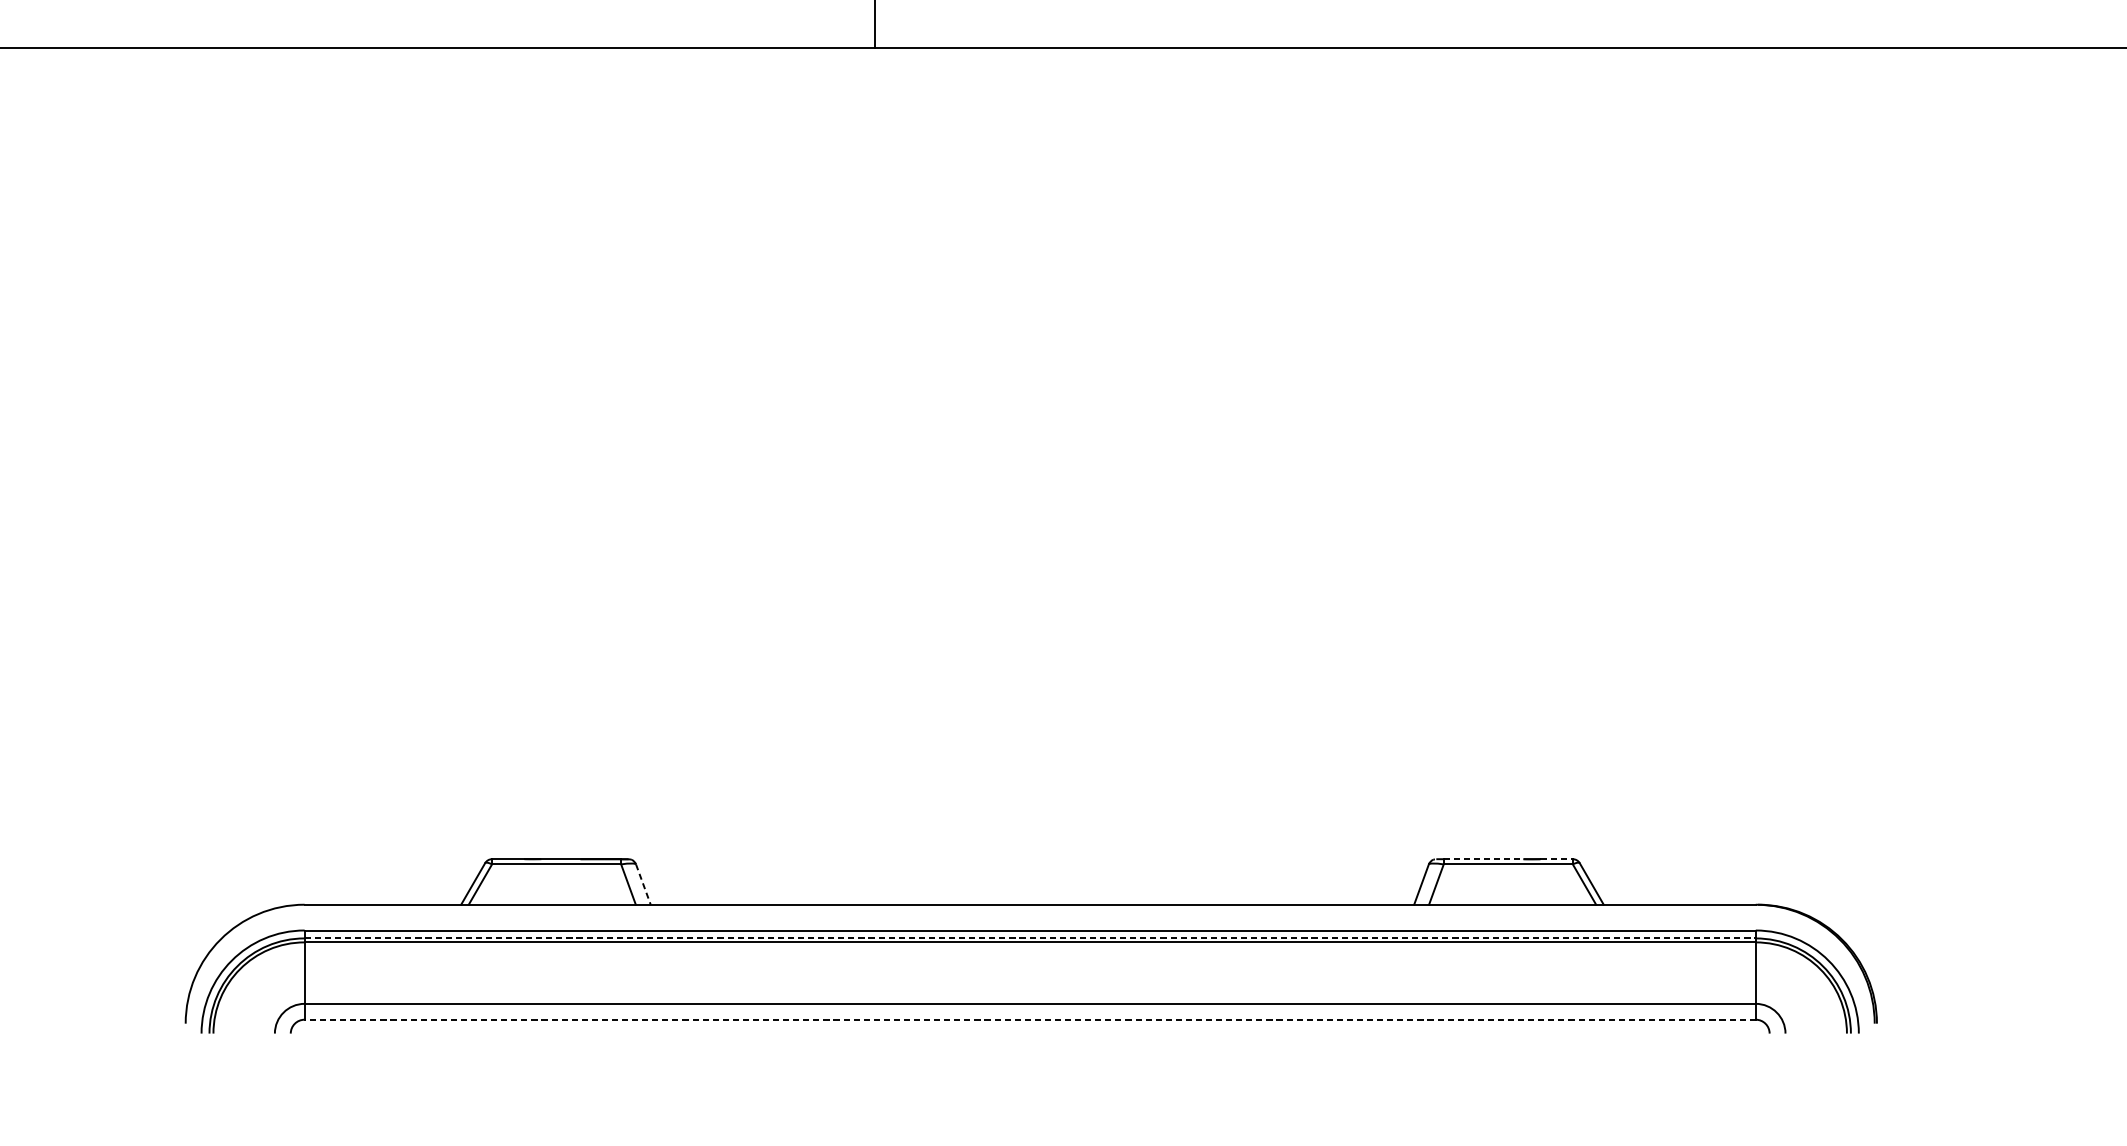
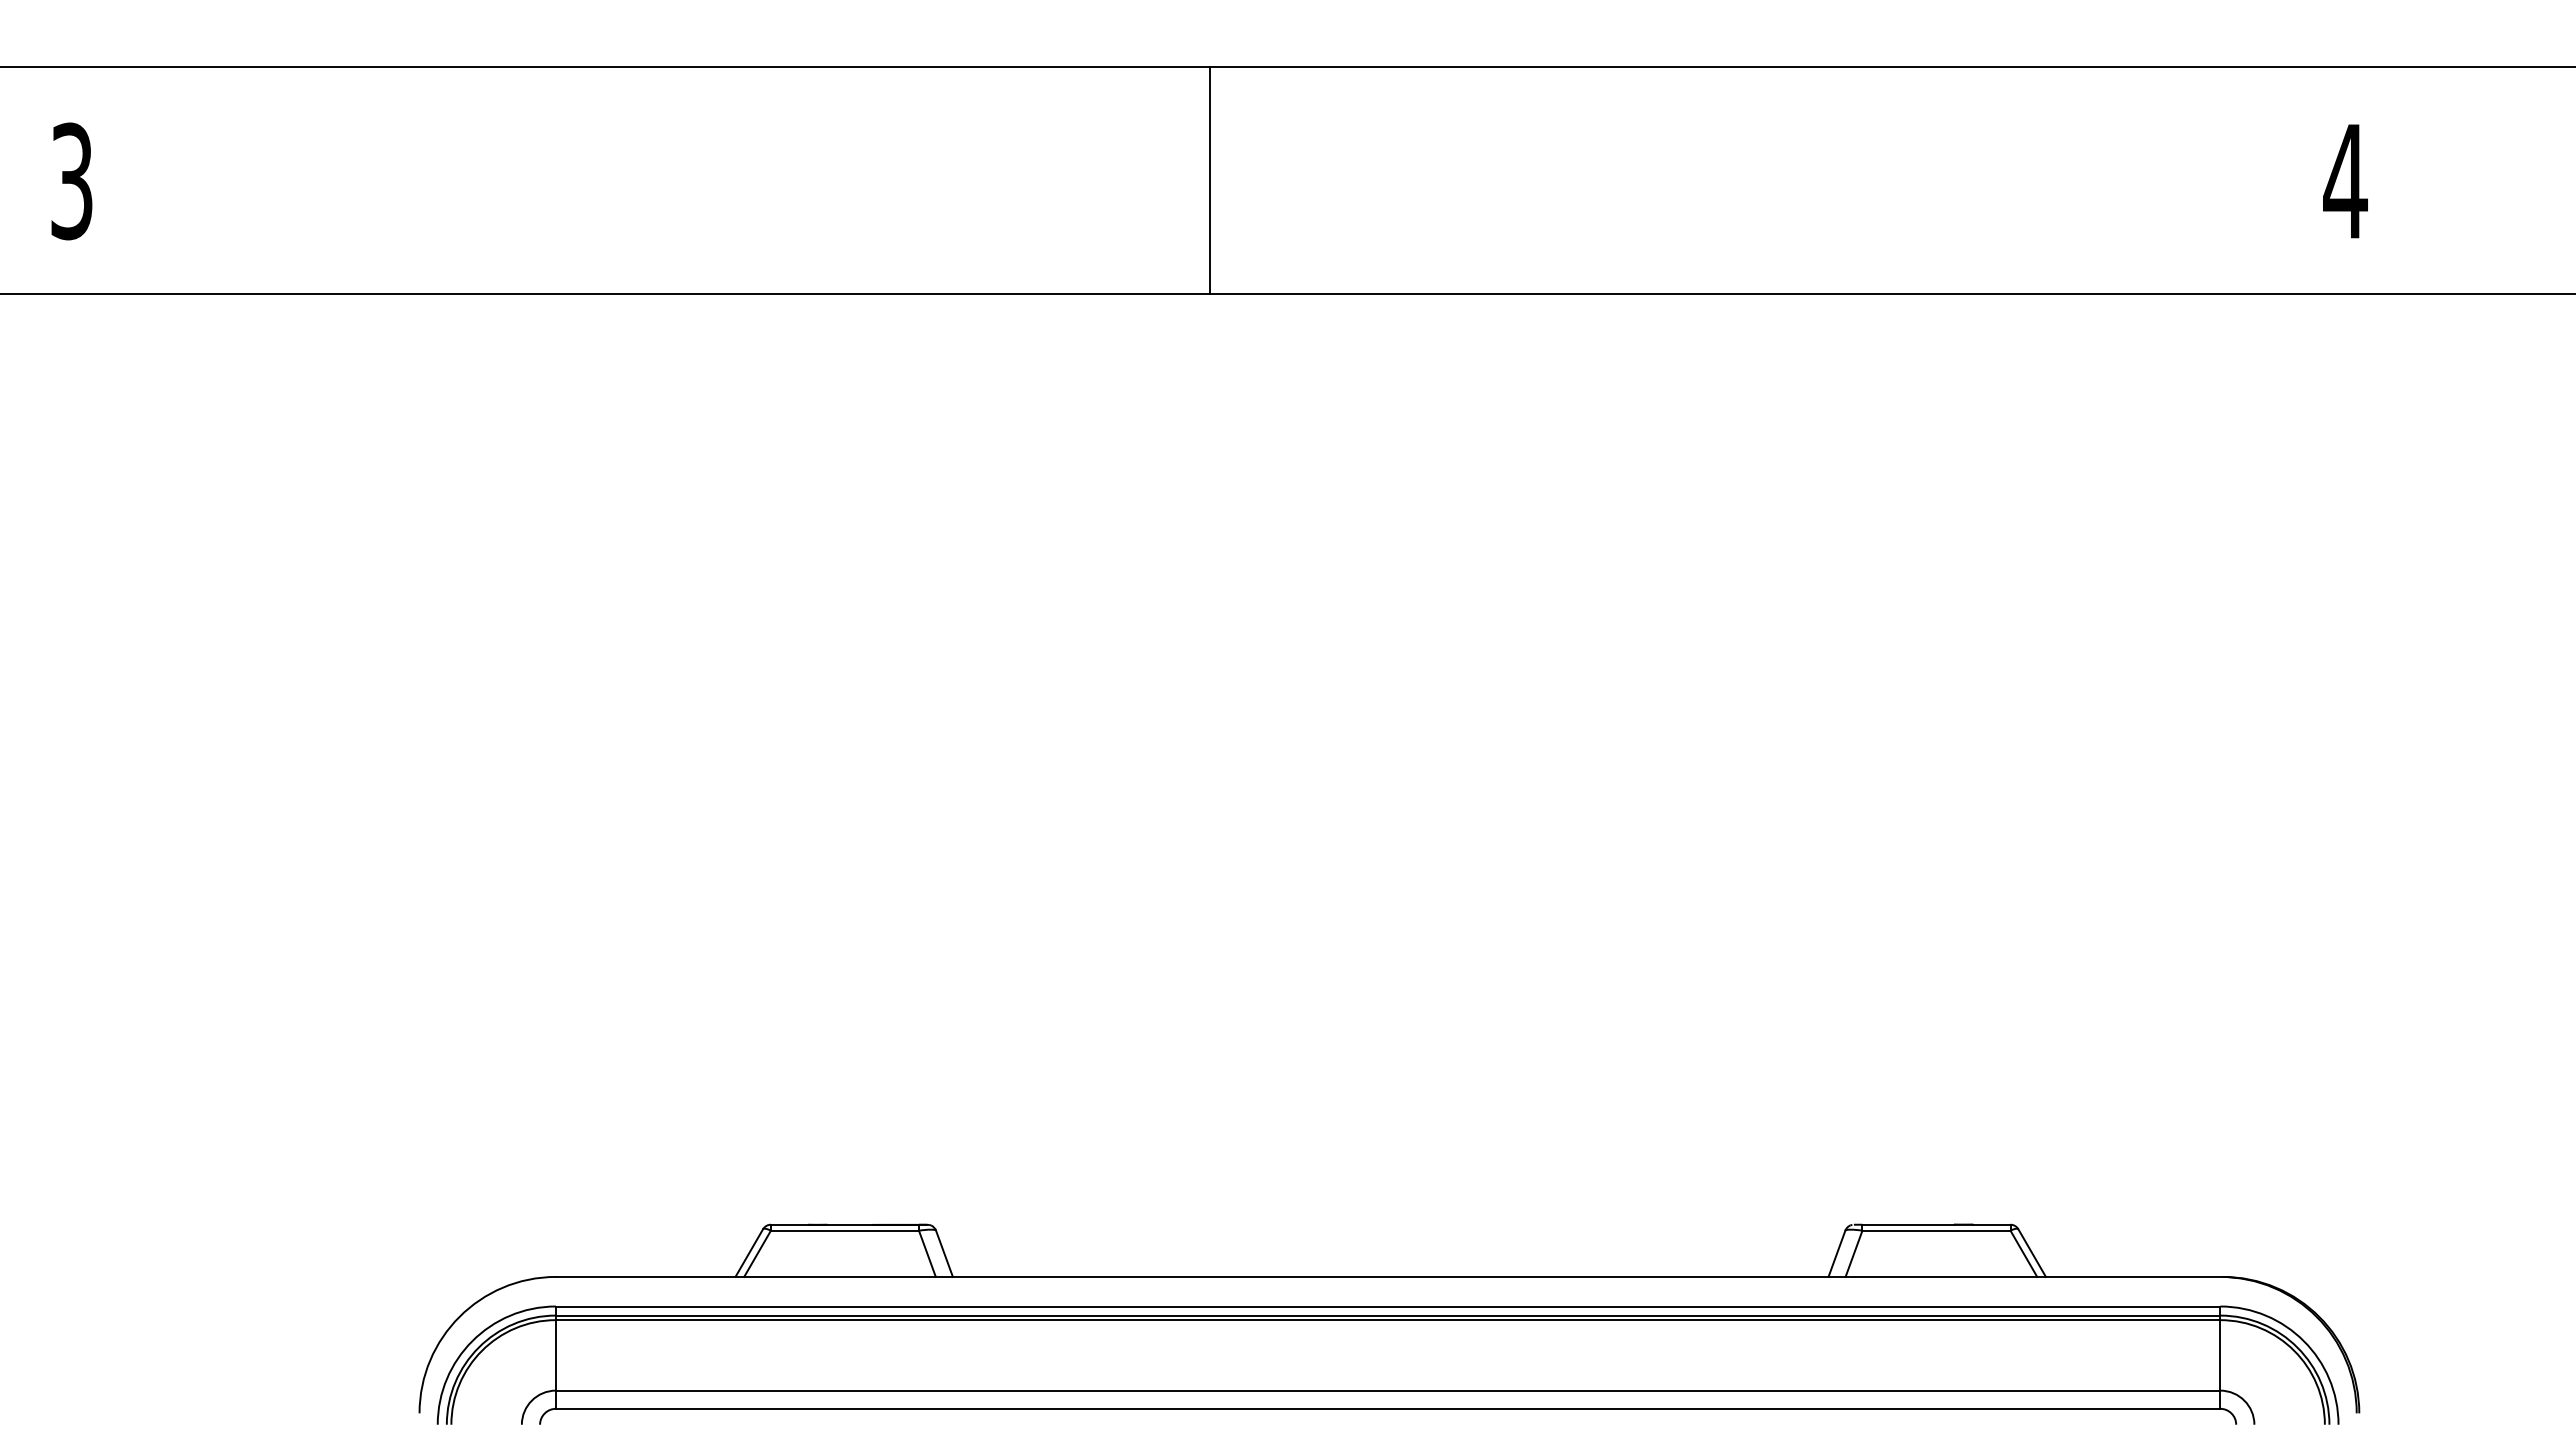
line: (1483, 859) -> (1908, 1224), dashed -> solid
line: (1556, 859) -> (1991, 1224), dashed -> solid
line: (643, 884) -> (944, 1253), dashed -> solid
line: (1030, 938) -> (1388, 1315), dashed -> solid
line: (1029, 1019) -> (1387, 1408), dashed -> solid

